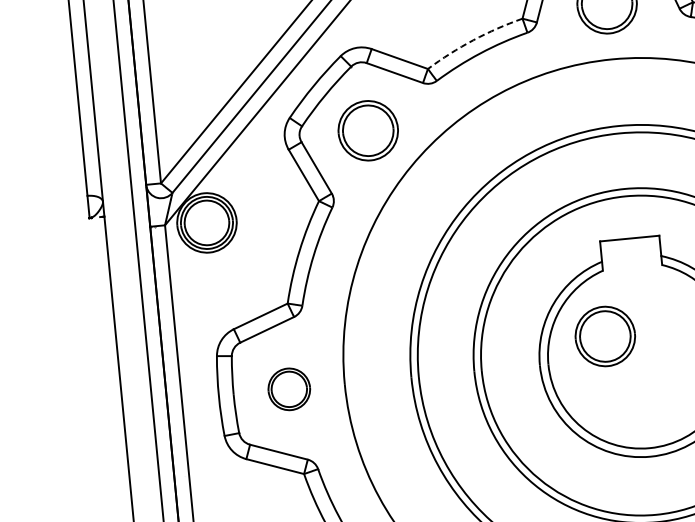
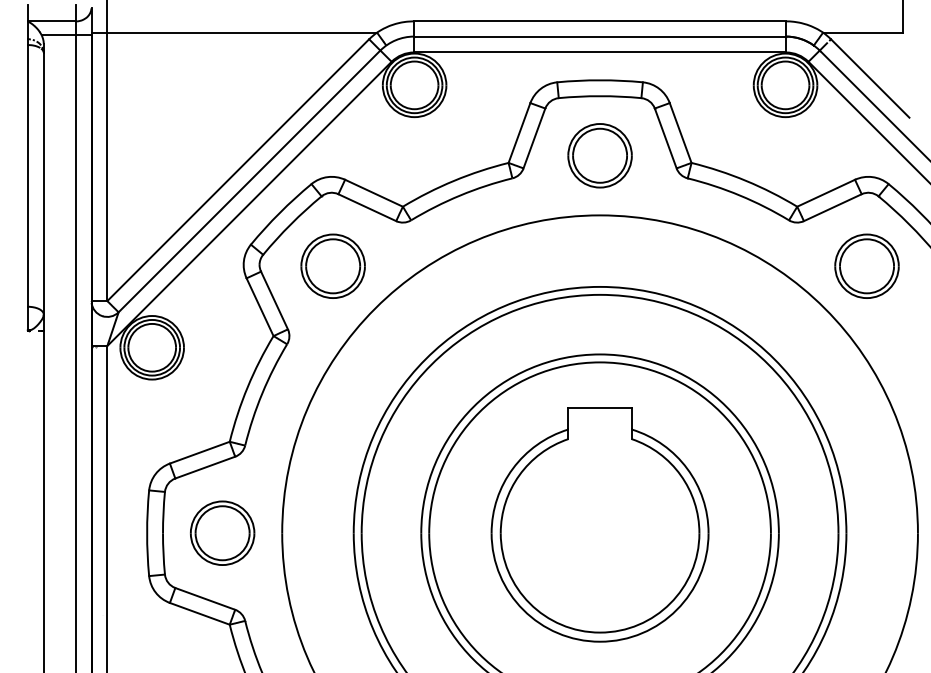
arc: (473, 39) -> (454, 180), dashed -> solid
part: (604, 335) -> (563, 508), removed
part: (289, 388) -> (222, 532), size x1.43

